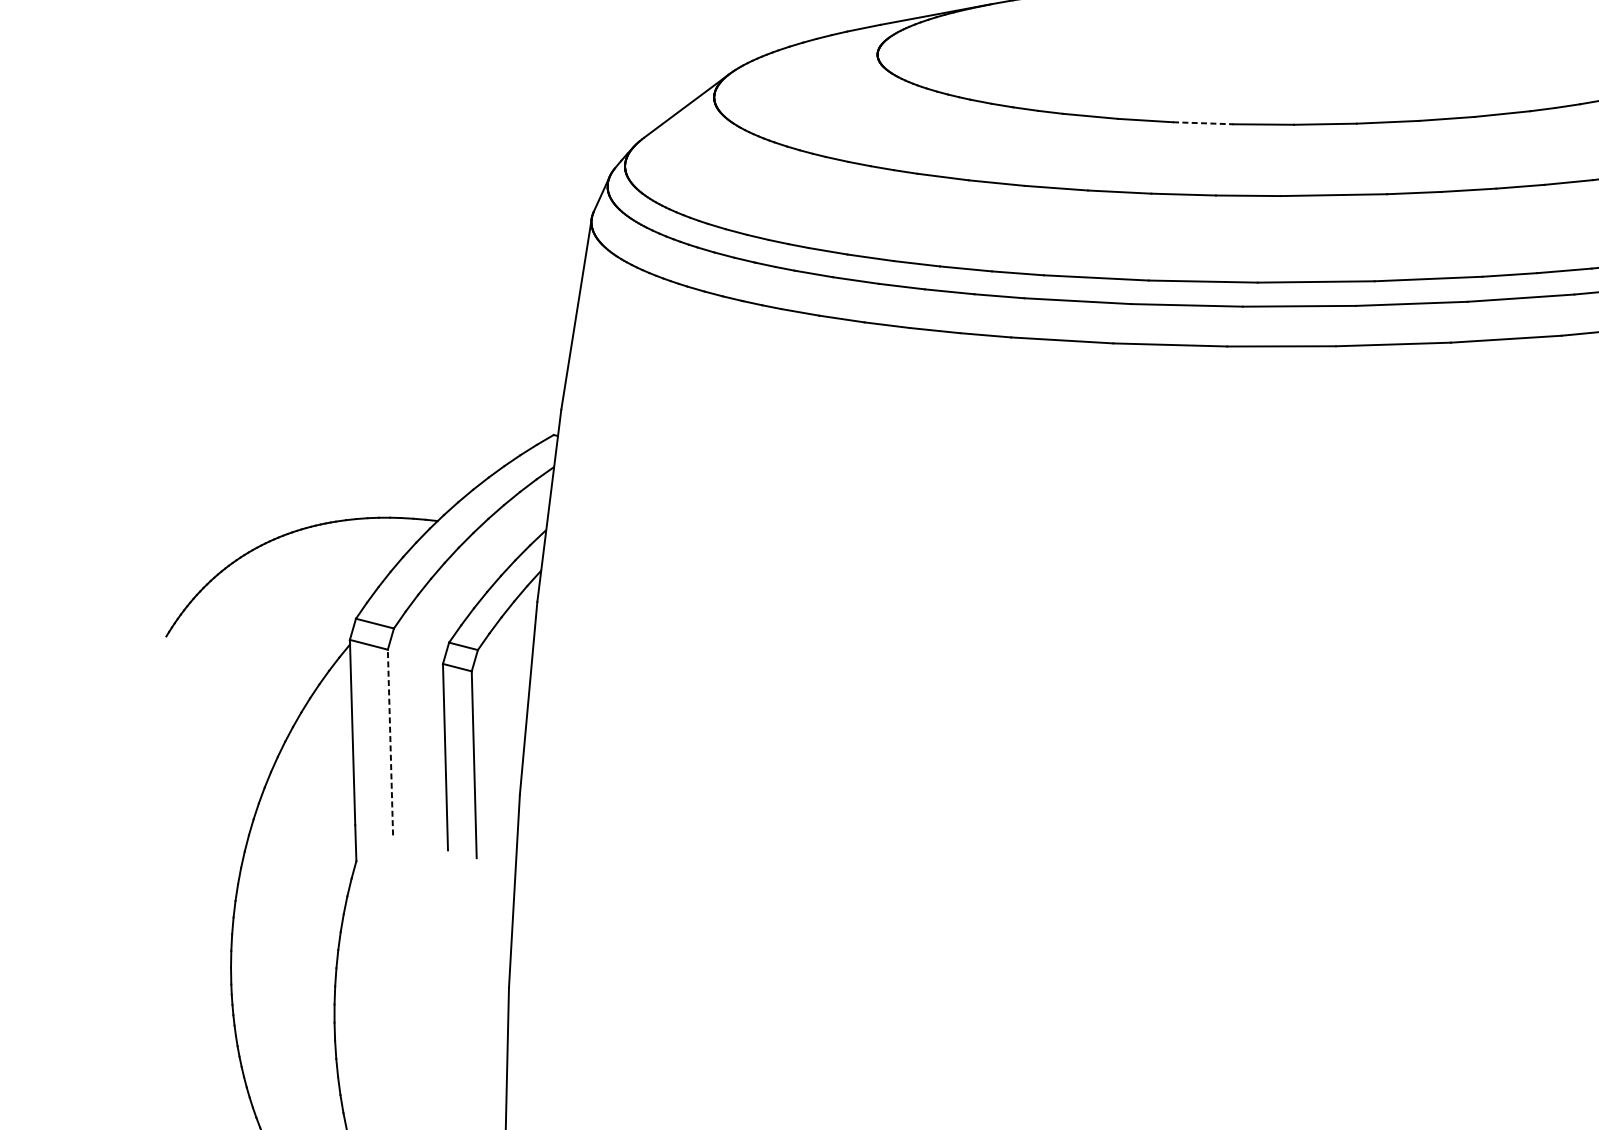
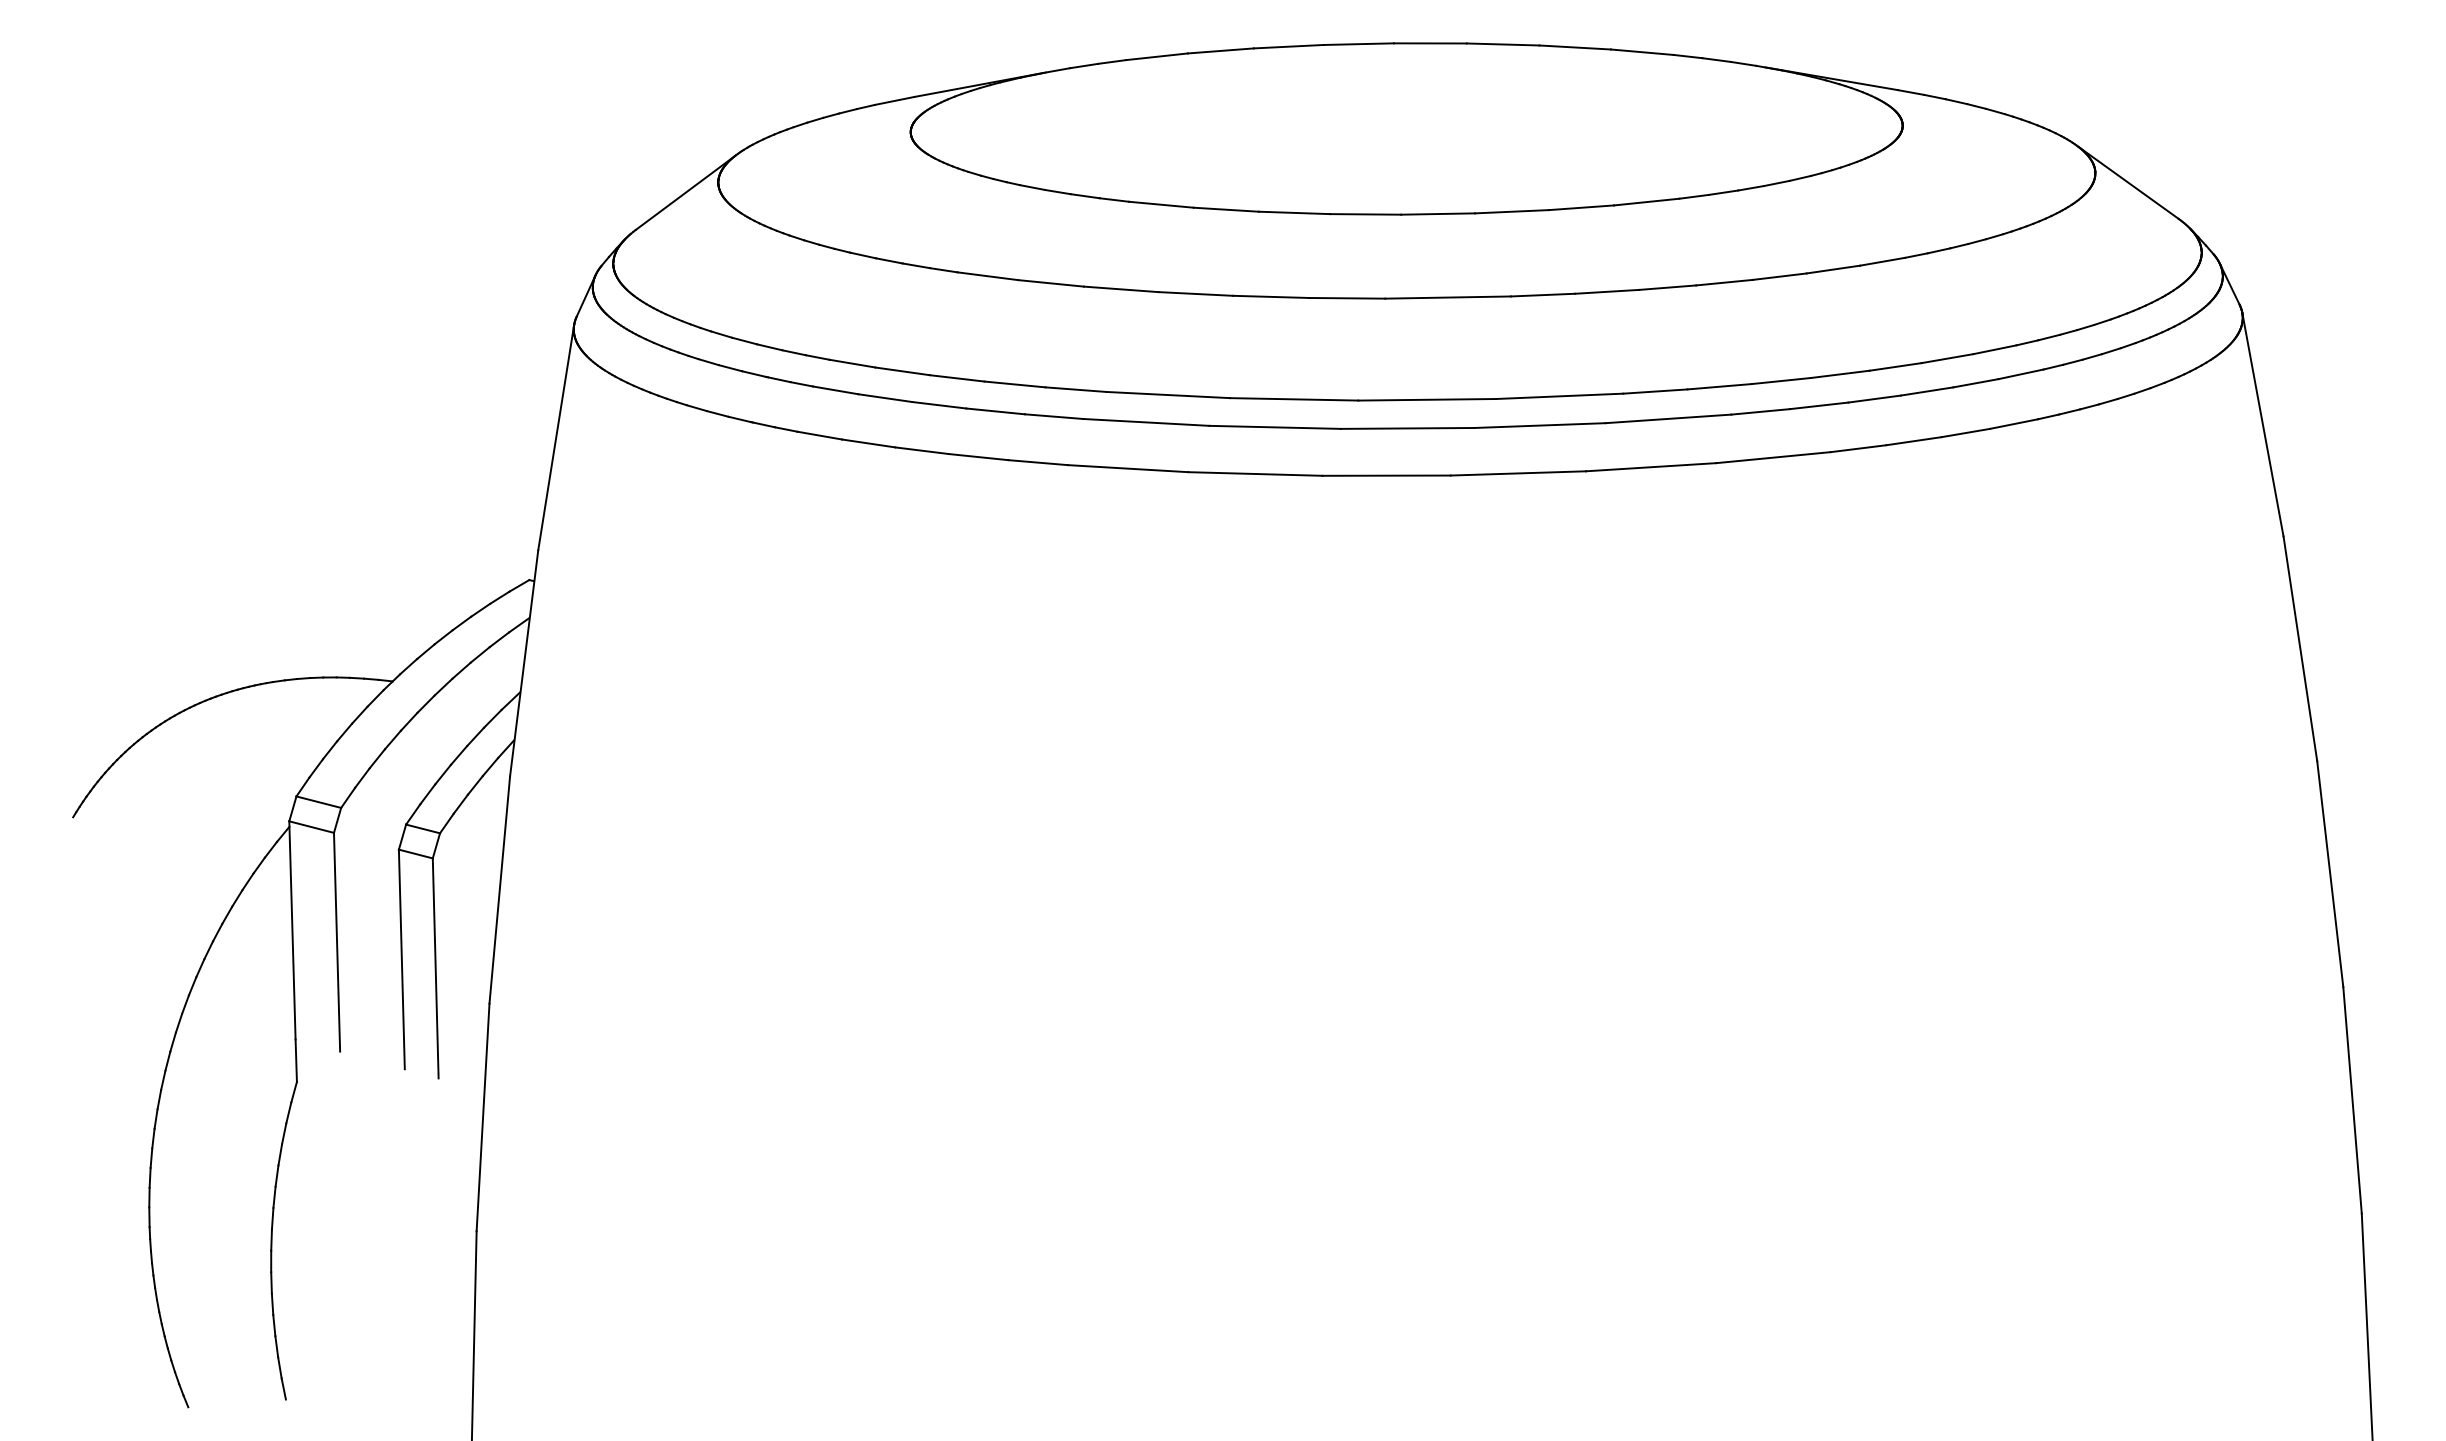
line: (1203, 122) -> (1294, 212), dashed -> solid
line: (390, 741) -> (337, 941), dashed -> solid

